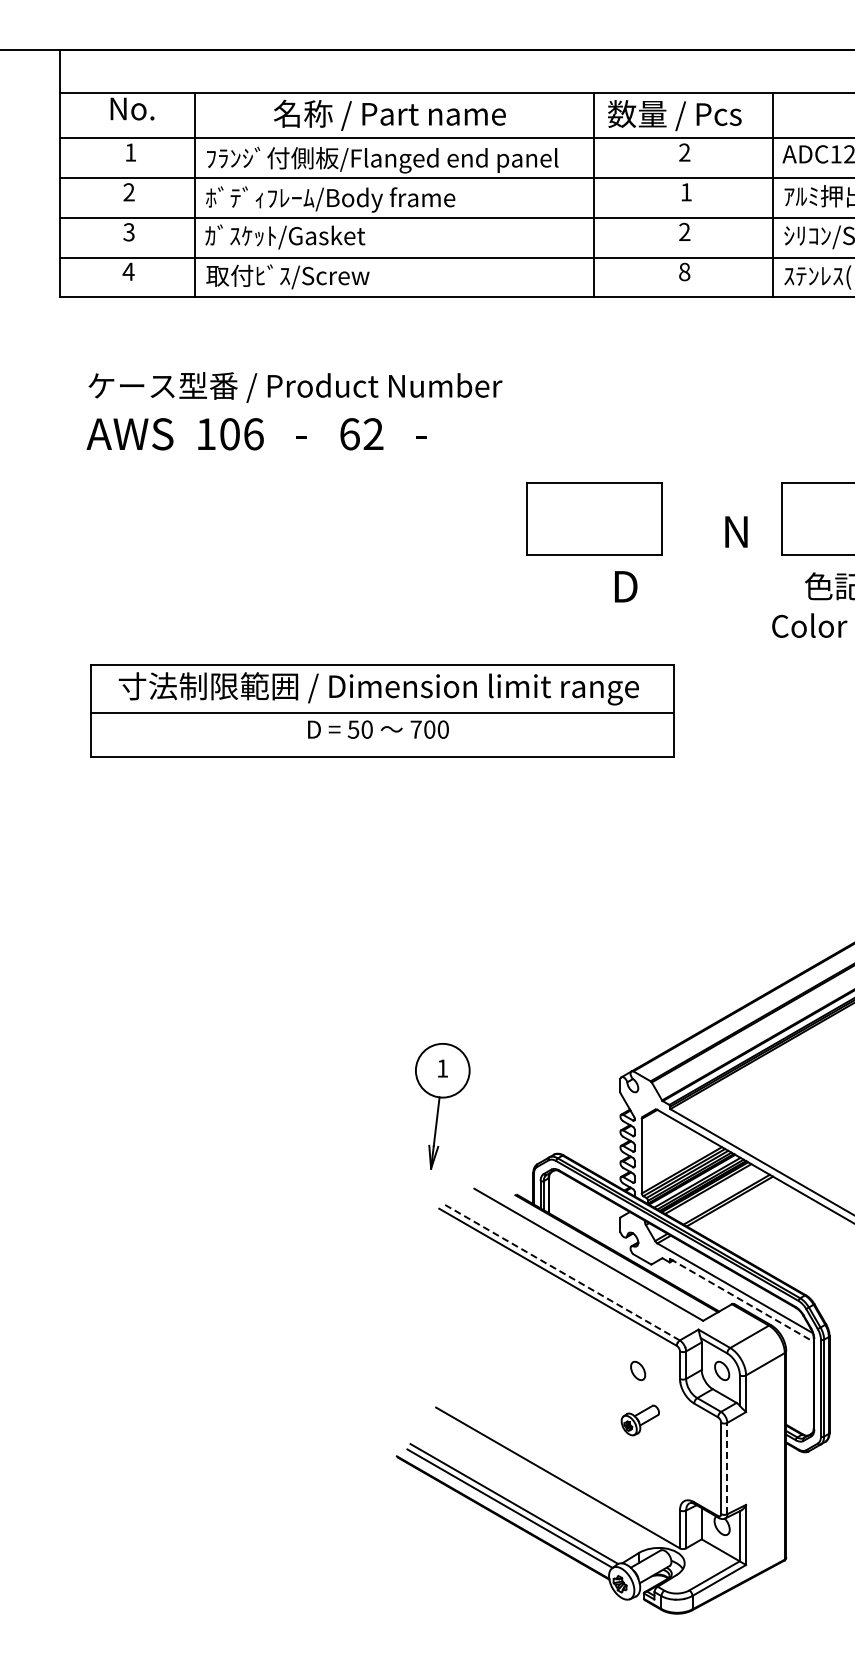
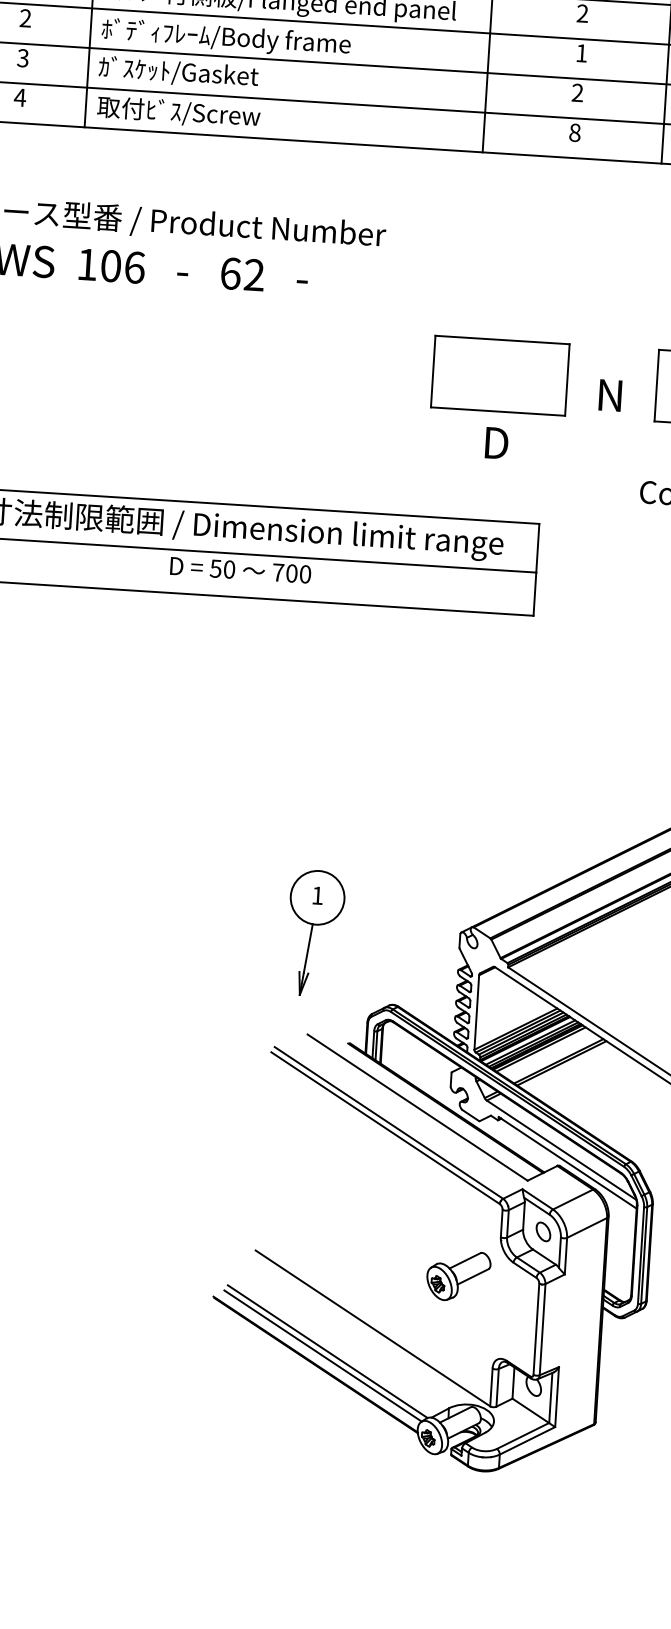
part: (594, 518) -> (500, 375), moved
part: (442, 1106) -> (315, 933), moved
line: (560, 1271) -> (388, 1122), dashed -> solid
line: (742, 1300) -> (568, 1162), dashed -> solid
part: (638, 1370) -> (460, 1226), removed
part: (640, 1420) -> (458, 1276), size x1.67
line: (727, 1468) -> (542, 1329), dashed -> solid

